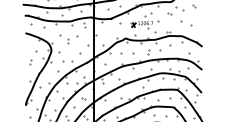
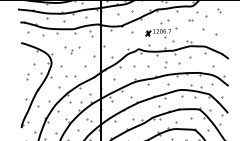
part: (68, 39) -> (71, 50), size x0.7

